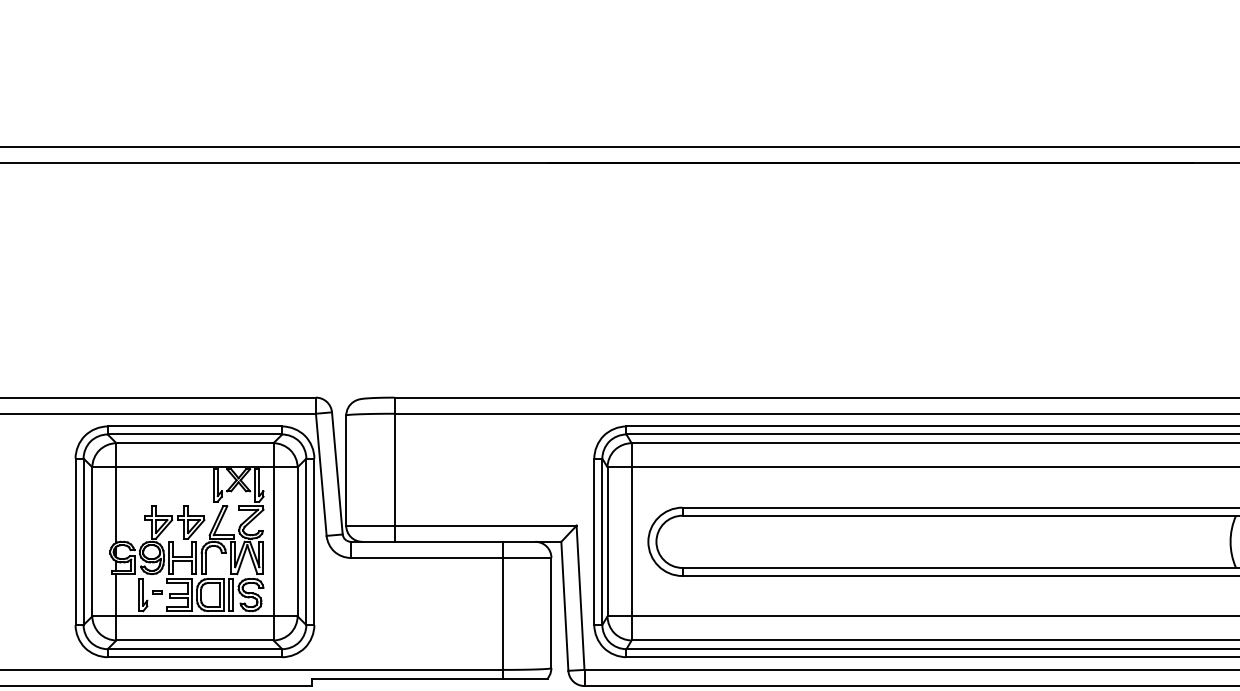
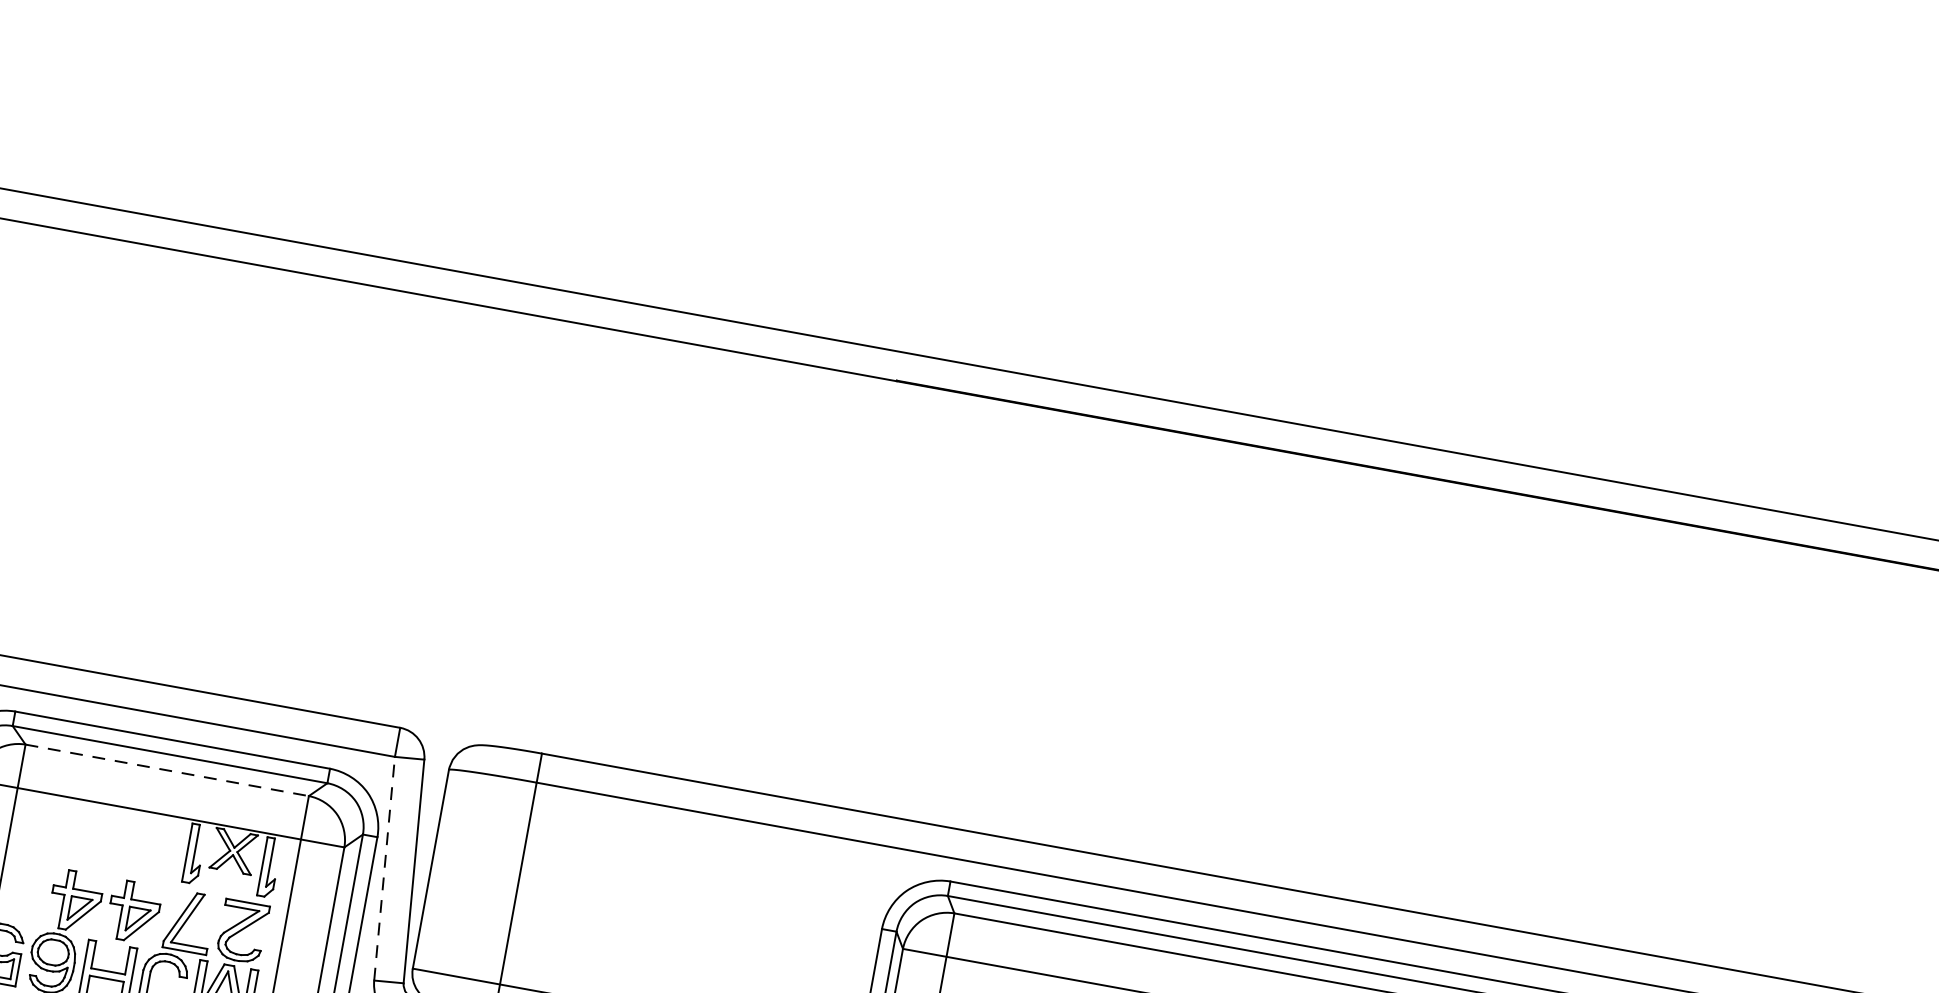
line: (194, 443) -> (166, 770), solid -> dashed
line: (321, 474) -> (385, 868), solid -> dashed

